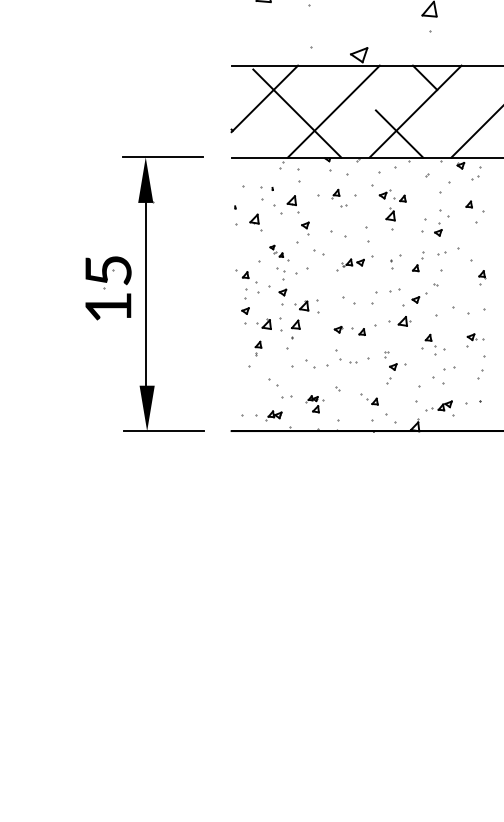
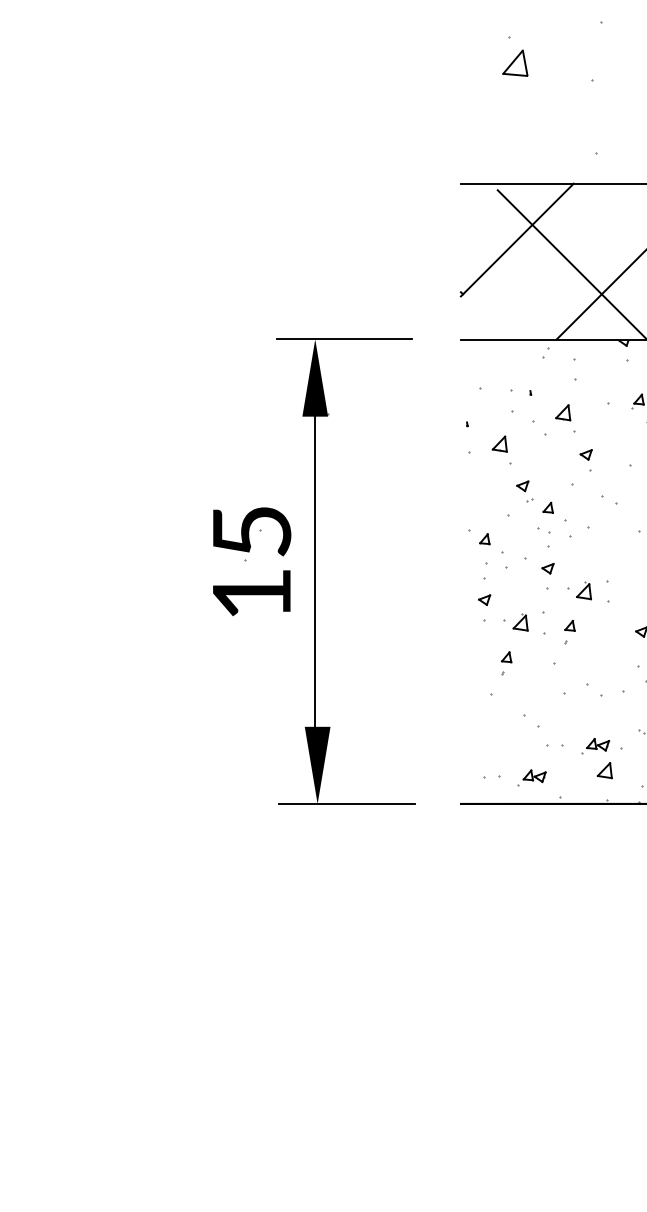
part: (278, 252) -> (540, 500), size x1.67
part: (295, 329) -> (569, 631), size x0.71
part: (314, 403) -> (601, 757), size x1.43
part: (249, 415) -> (491, 777), size x0.62

